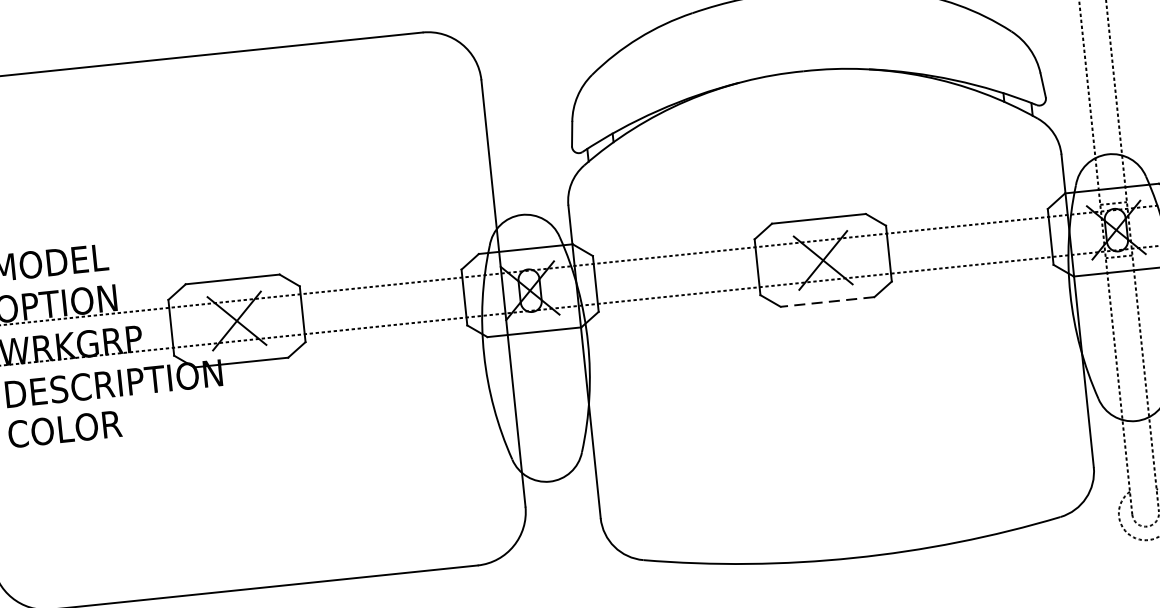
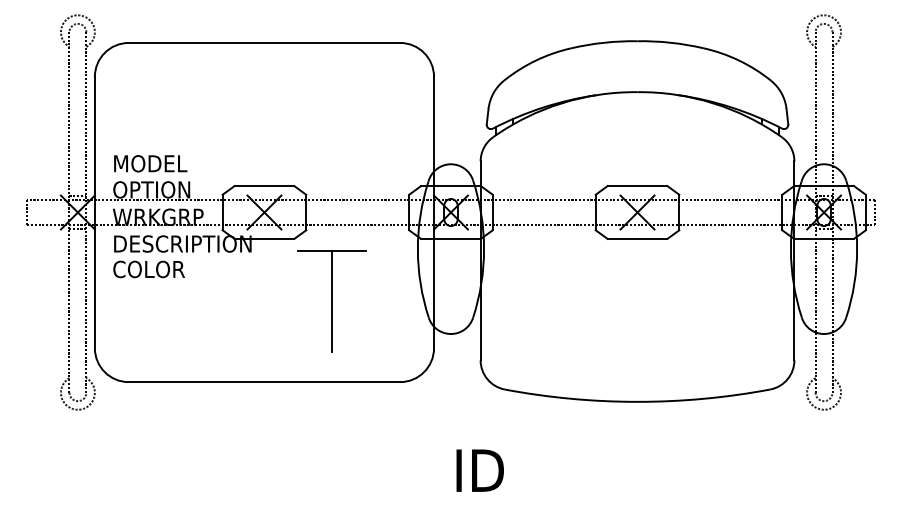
line: (827, 301) -> (637, 238), dashed -> solid
part: (356, 449) -> (331, 301), added

